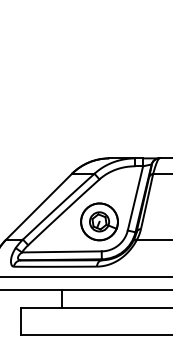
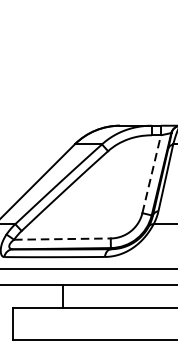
line: (135, 197) -> (151, 173), solid -> dashed
part: (99, 221) -> (108, 202), removed
line: (61, 251) -> (62, 238), solid -> dashed

